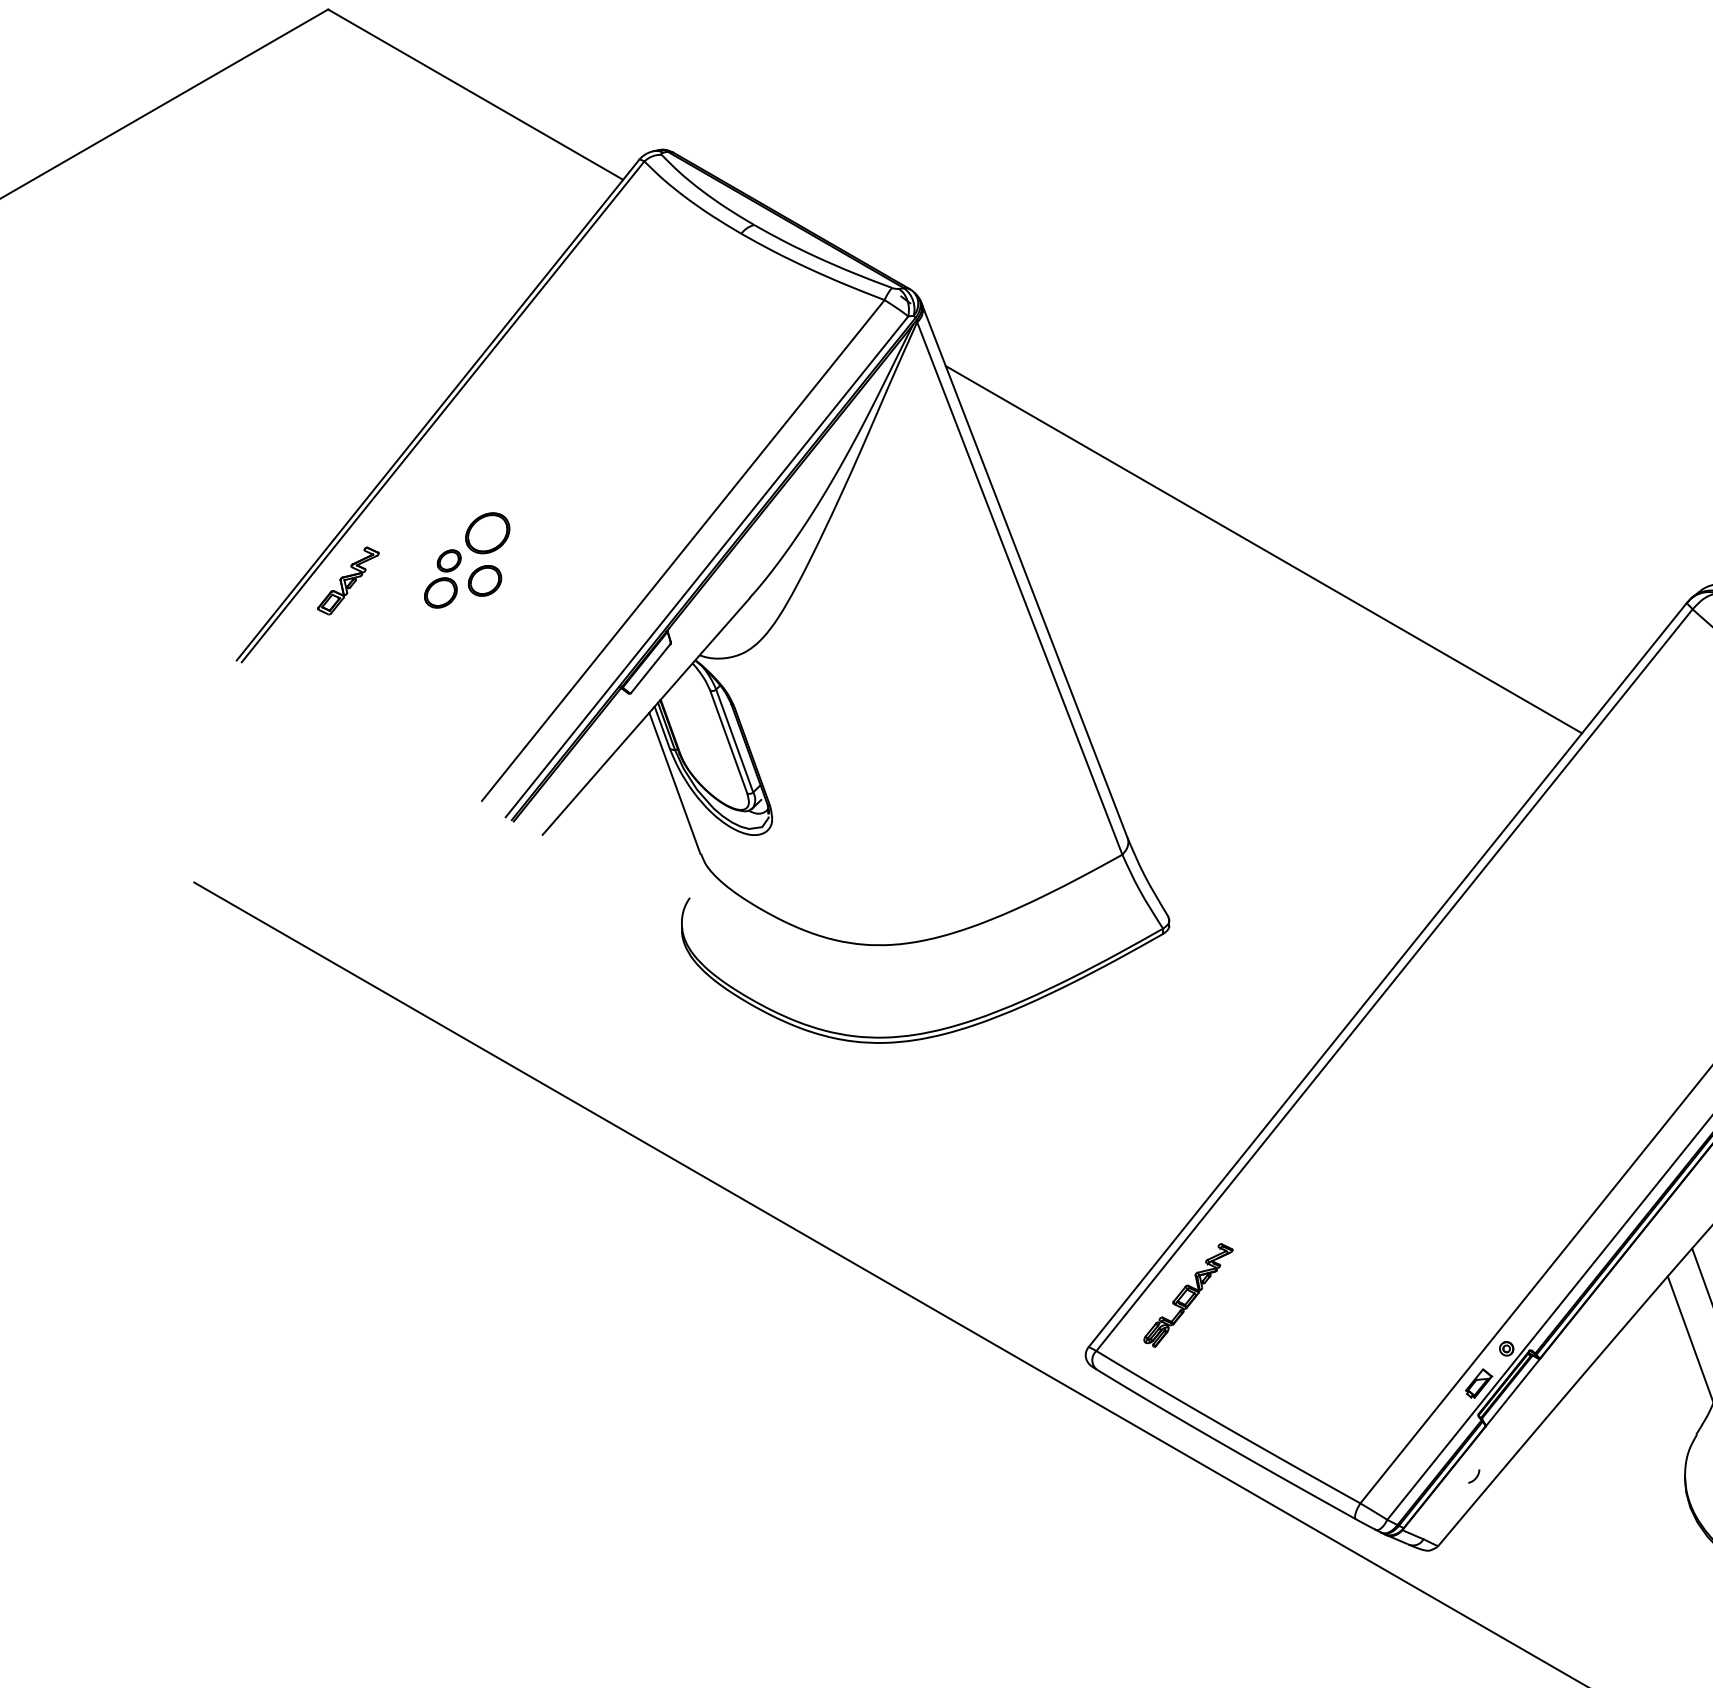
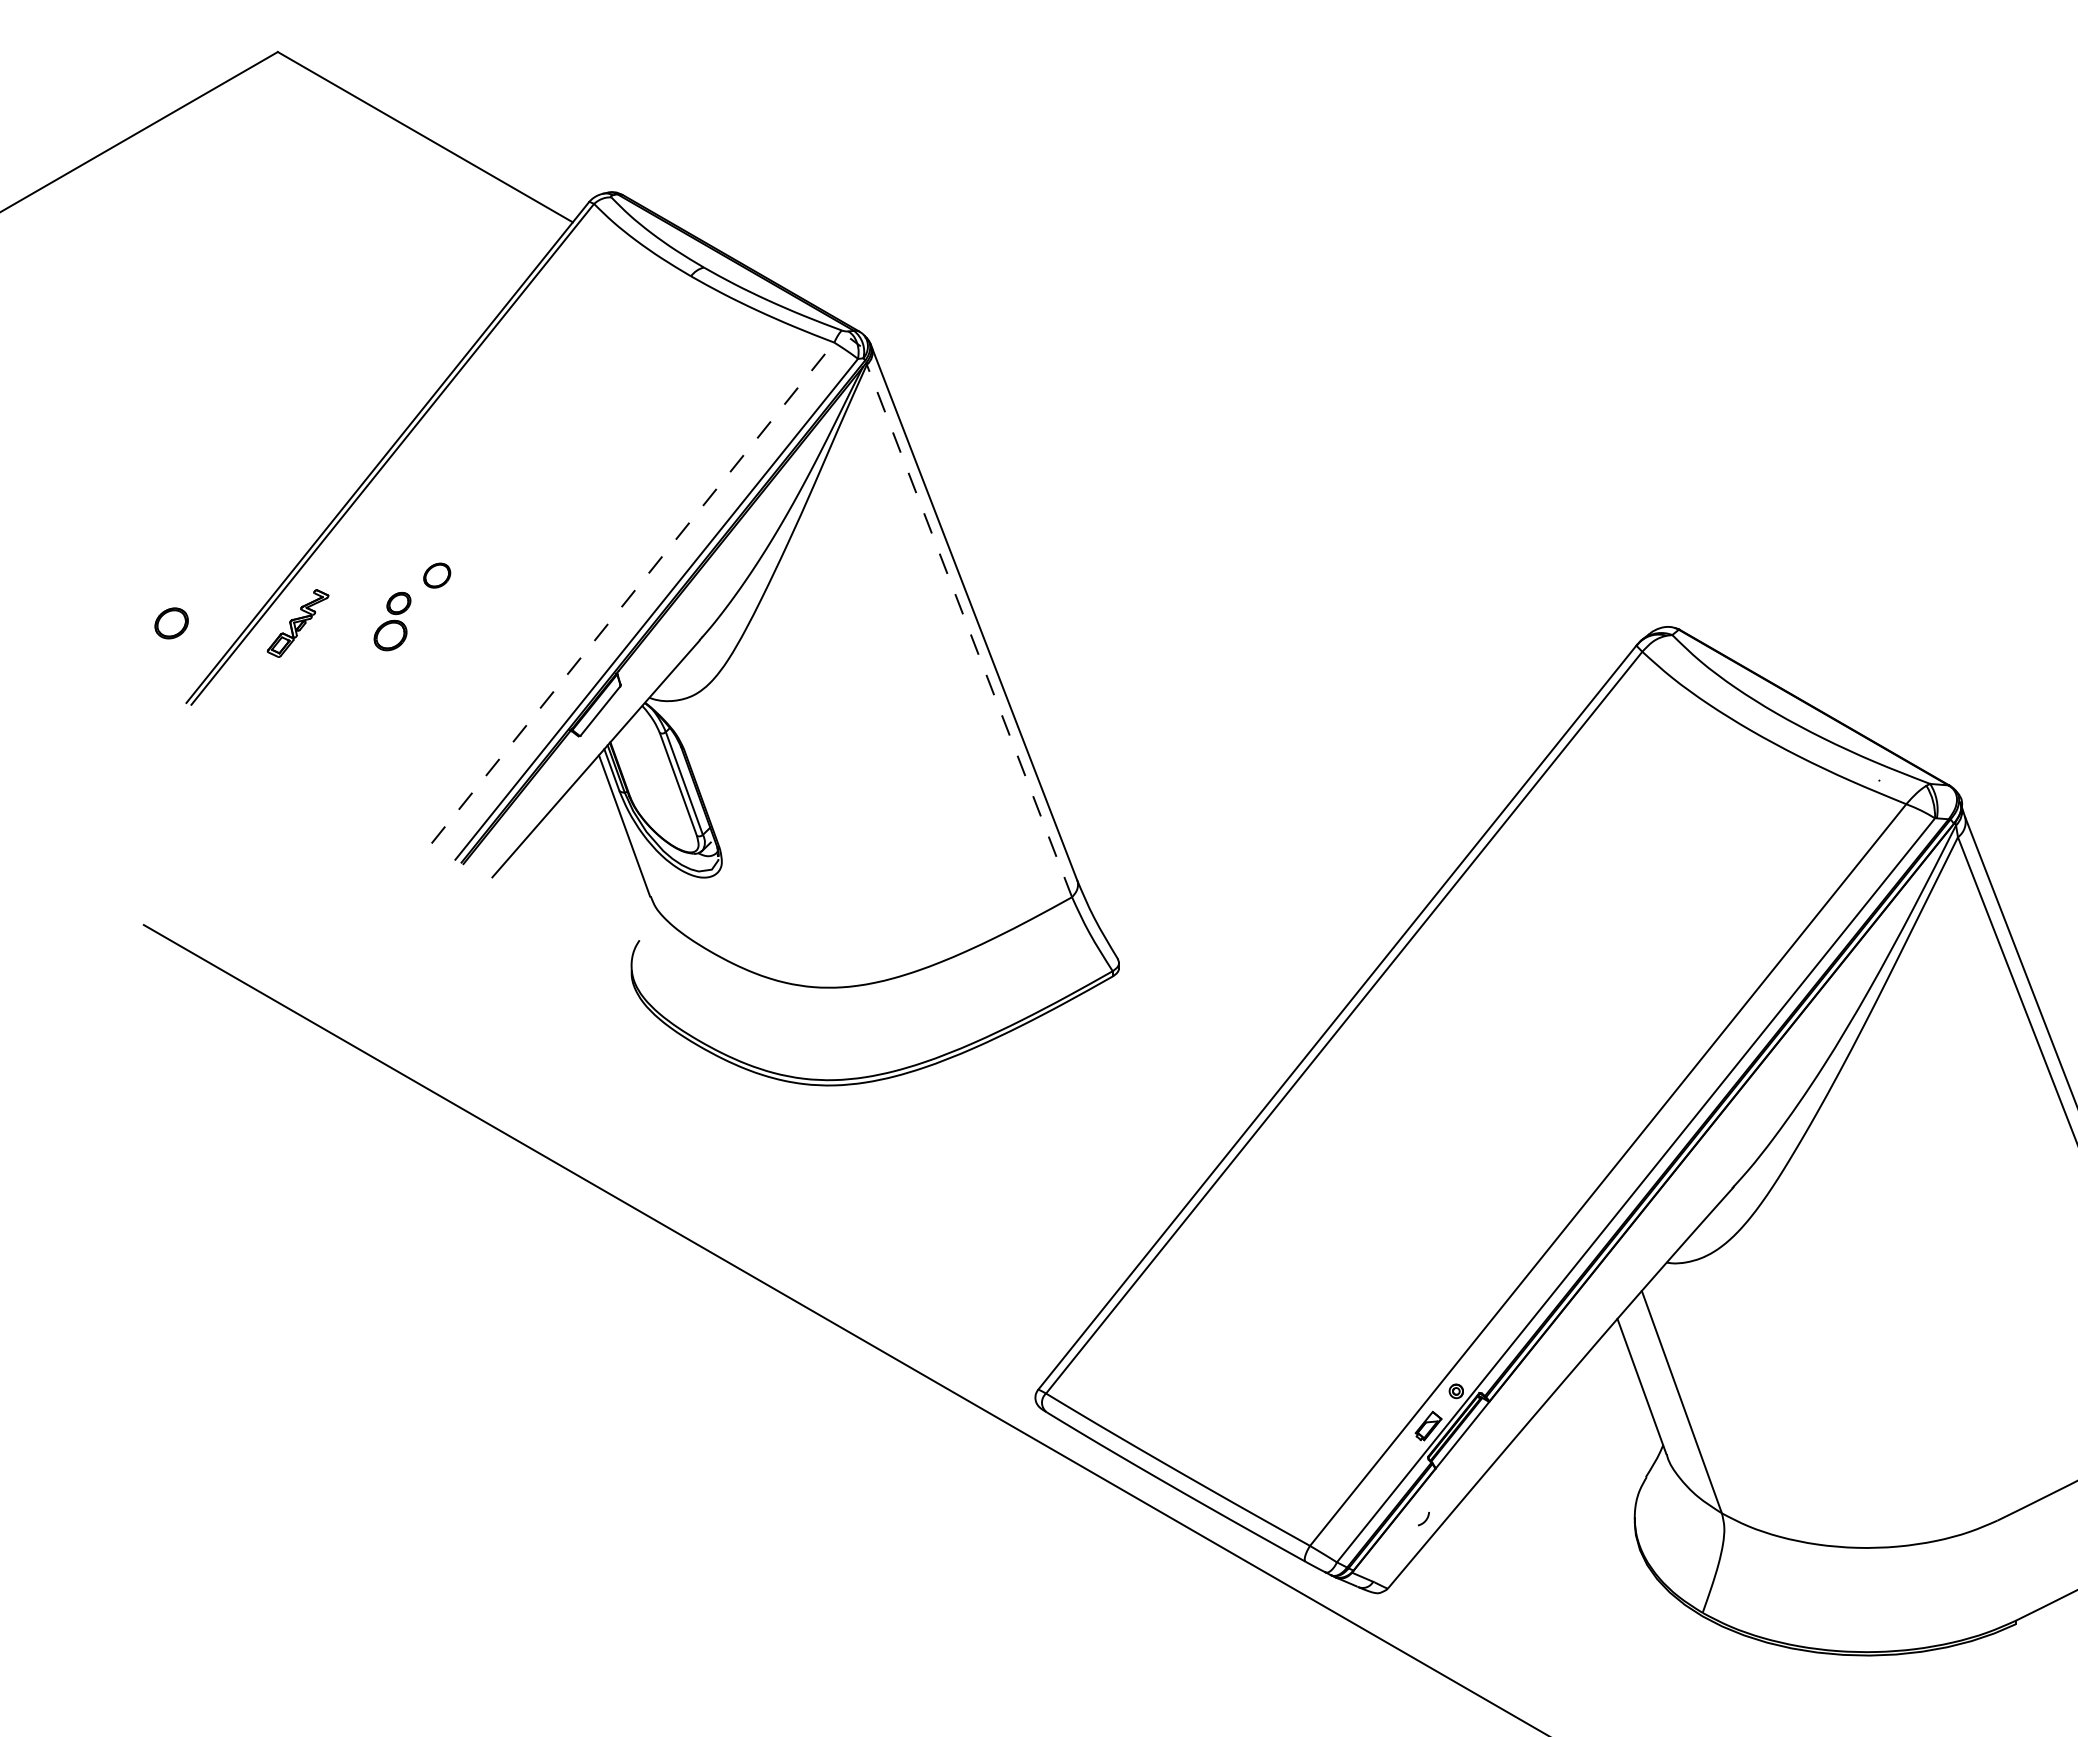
part: (486, 532) -> (436, 575), size x0.6
line: (1263, 548) -> (1213, 591), removed
line: (683, 549) -> (633, 592), solid -> dashed
part: (484, 580) -> (171, 623), moved
line: (1019, 587) -> (969, 630), solid -> dashed
part: (1188, 1294) -> (1138, 1337), removed

